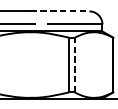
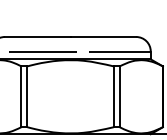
line: (60, 10) -> (103, 36), dashed -> solid
line: (74, 64) -> (119, 96), dashed -> solid

